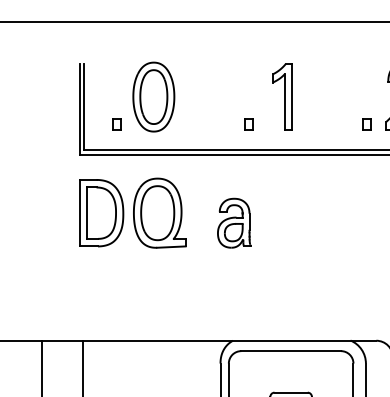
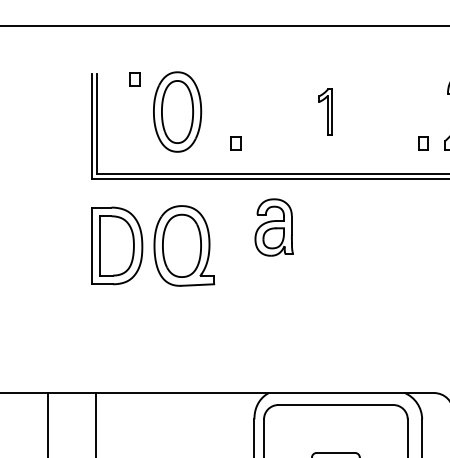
part: (282, 96) -> (325, 111), size x0.6
part: (116, 124) -> (134, 79), moved
part: (248, 124) -> (235, 143), moved
part: (233, 223) -> (273, 227), moved

